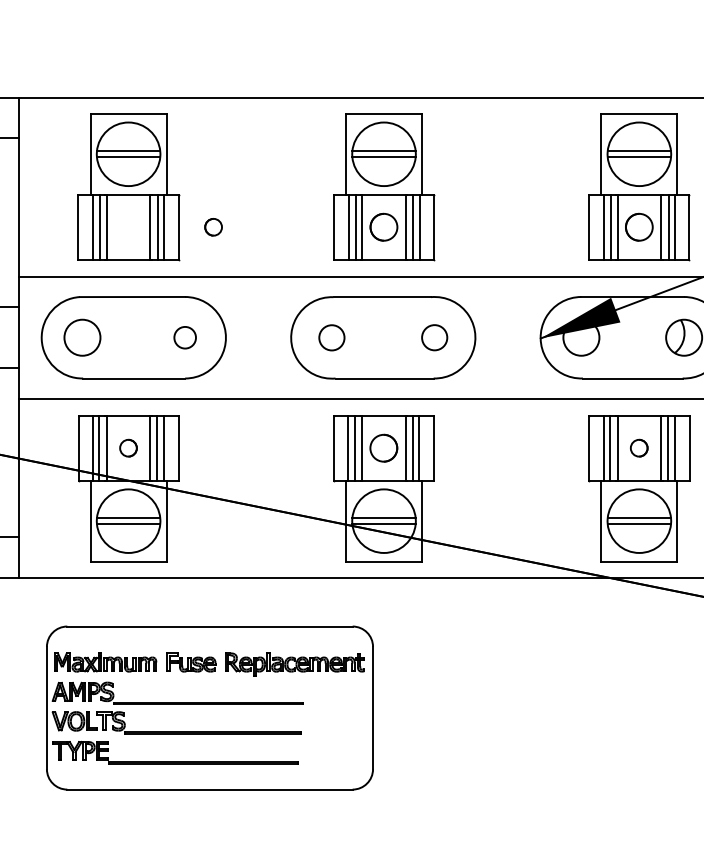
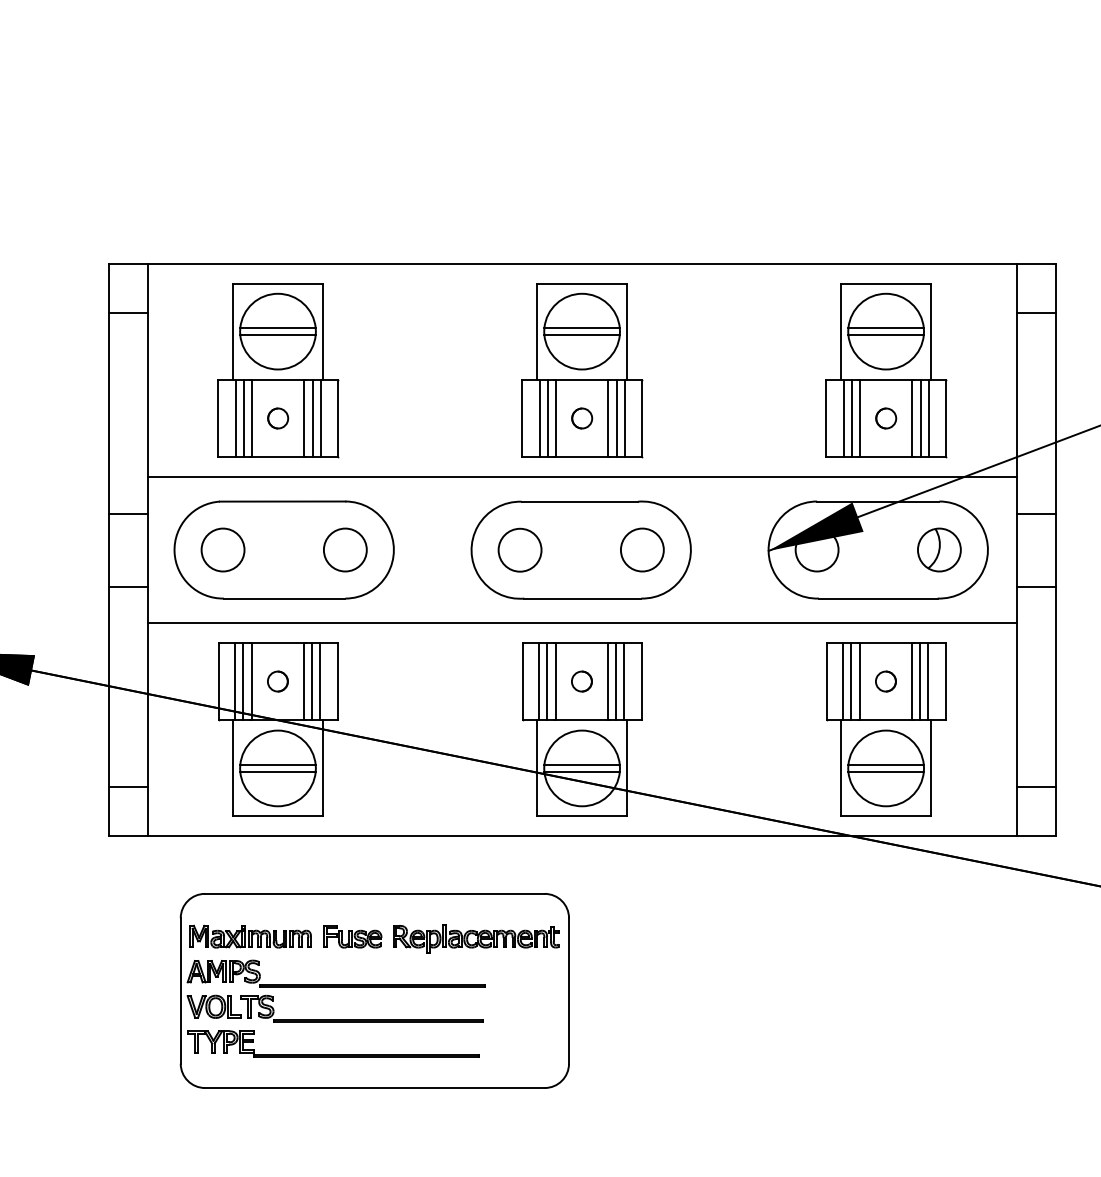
part: (213, 227) -> (278, 418), moved
part: (384, 227) -> (582, 418), size x0.62
part: (639, 227) -> (886, 418), size x0.62
circle: (184, 337) -> (344, 549), size x1.67
circle: (331, 337) -> (519, 549), size x1.43
circle: (434, 337) -> (642, 549), size x1.43
part: (383, 448) -> (581, 681), size x0.62

